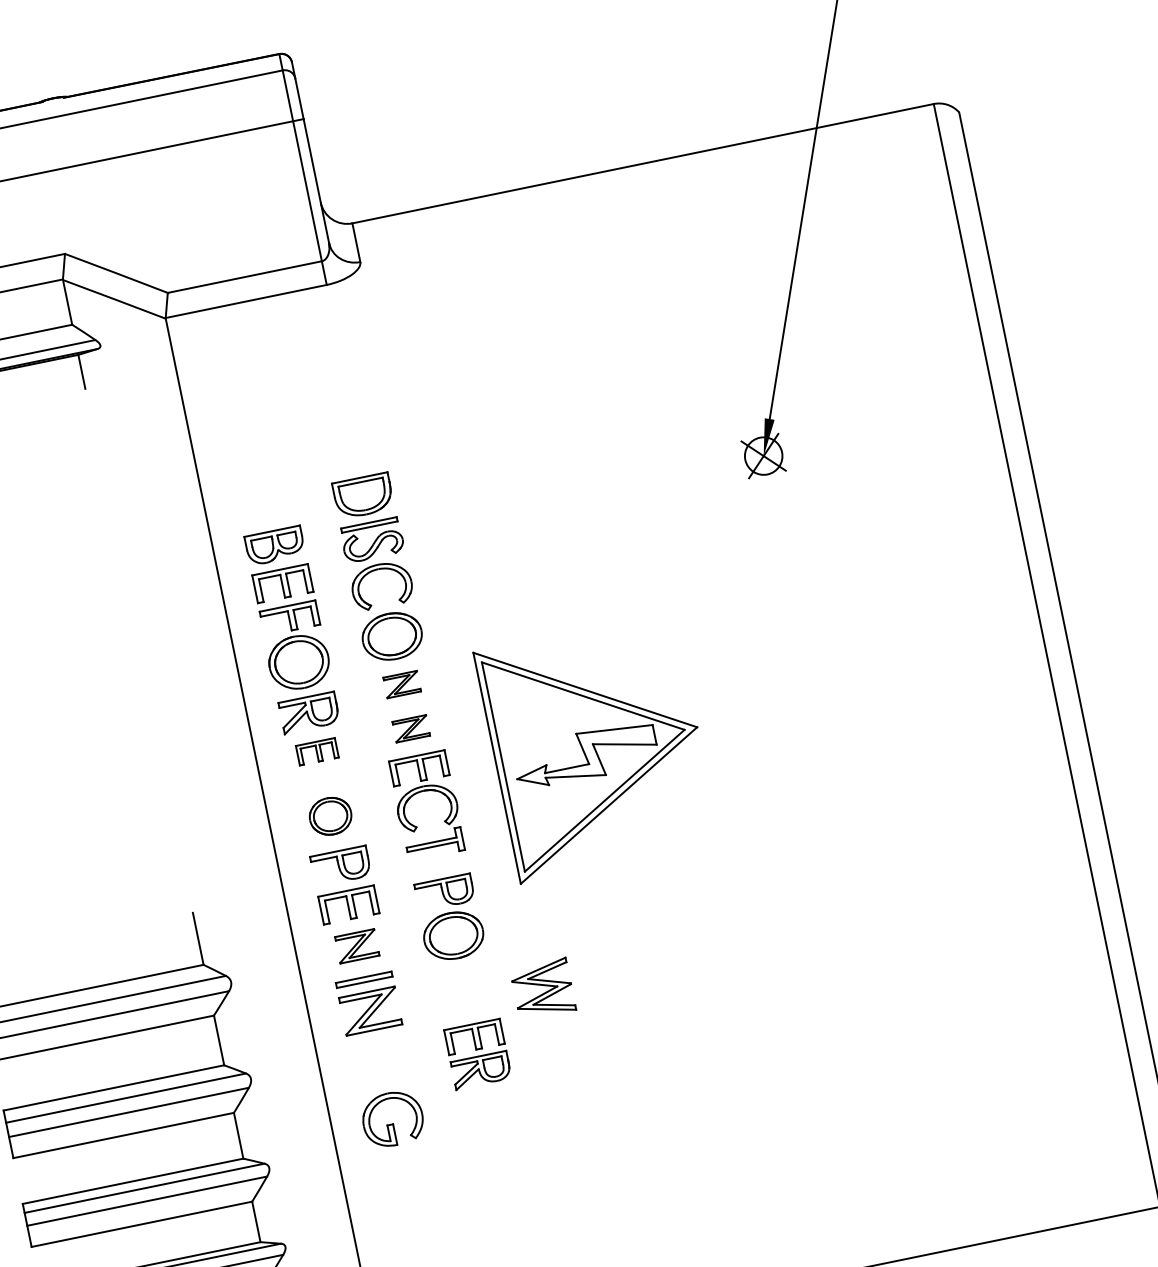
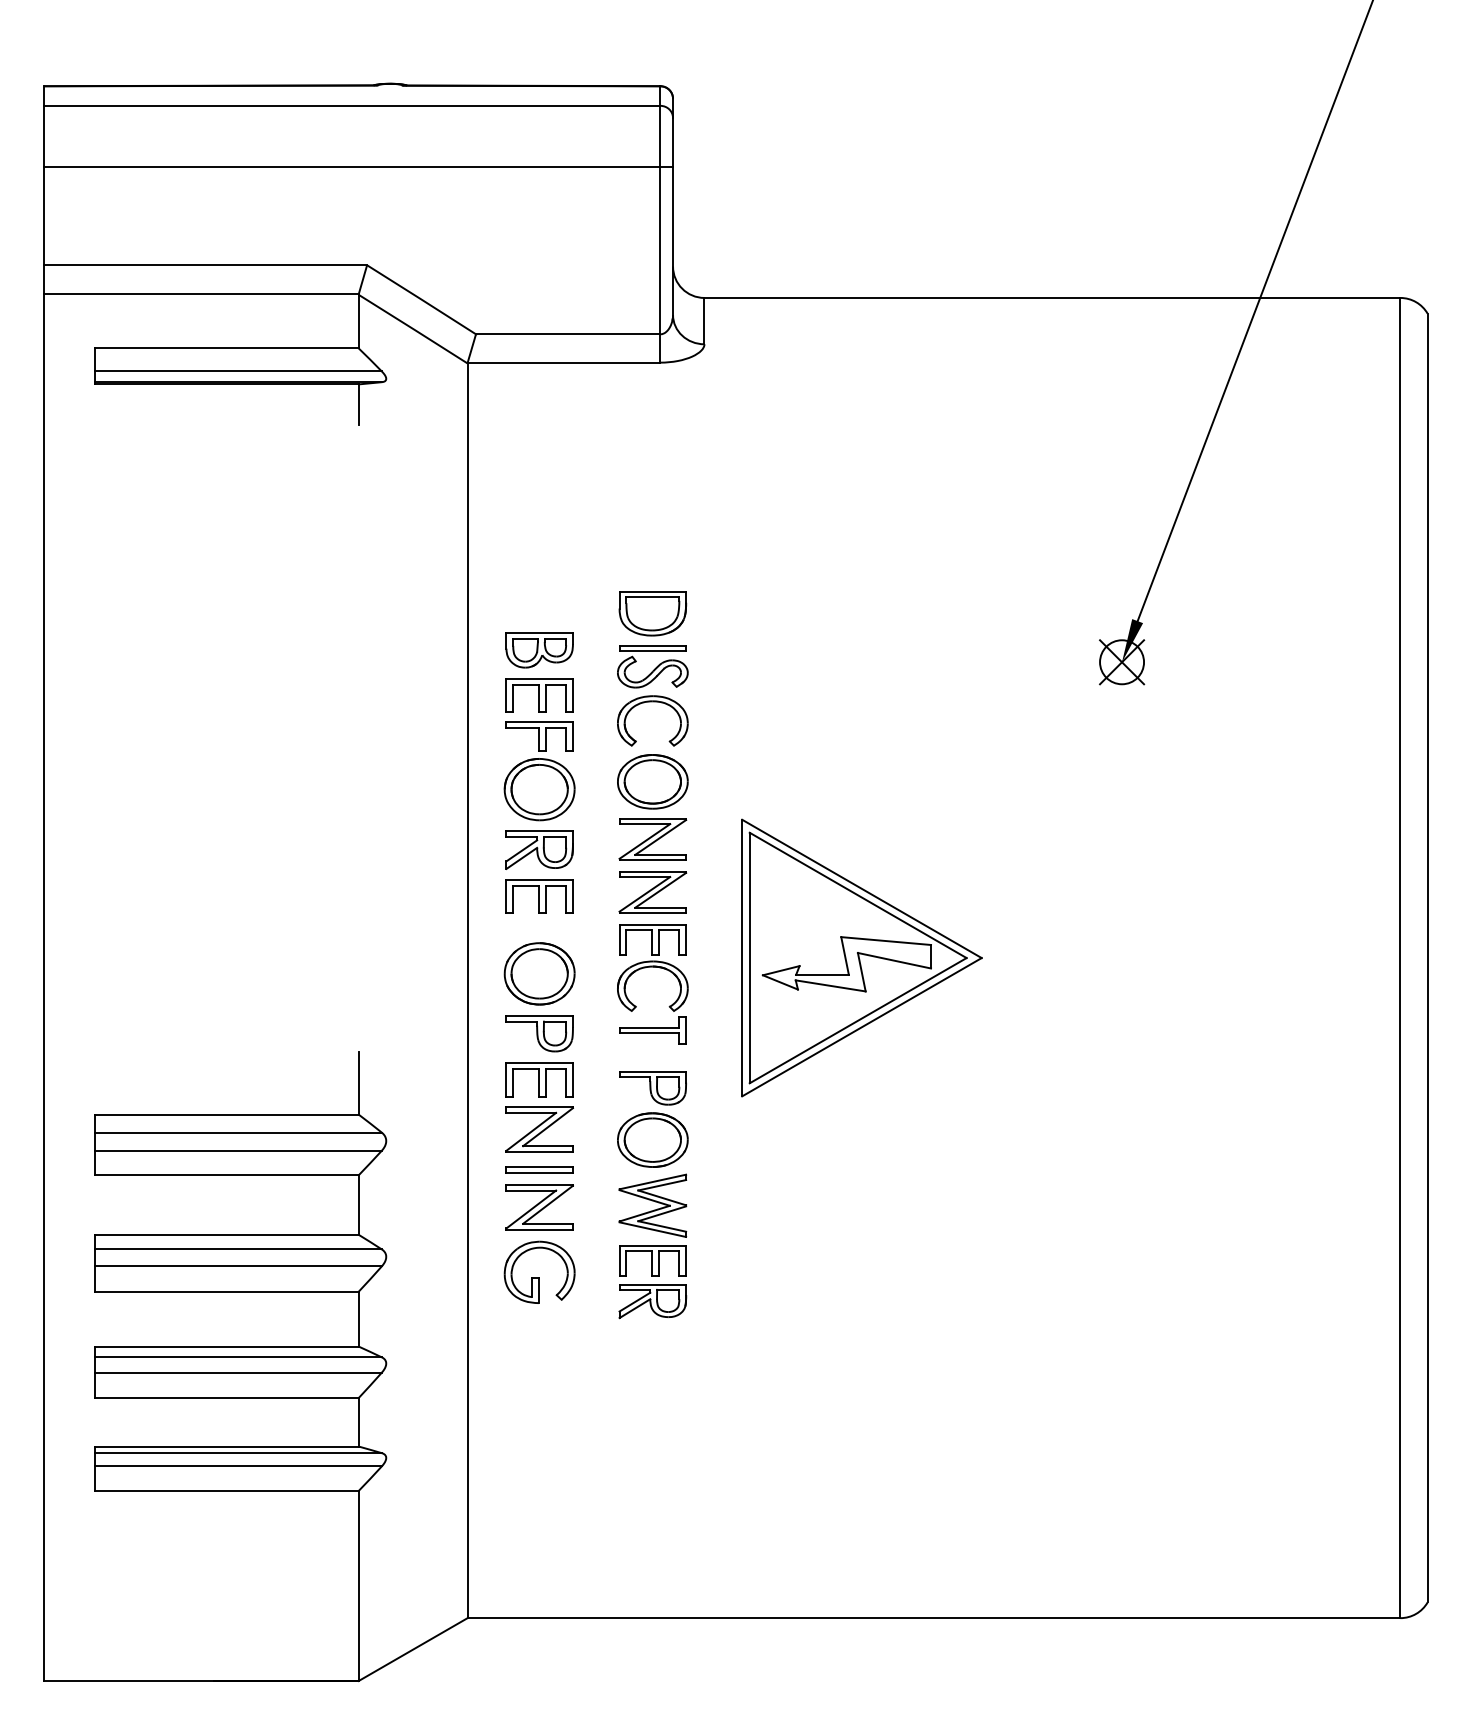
part: (401, 684) -> (652, 839), size x1.67
part: (410, 728) -> (652, 892), size x1.67
part: (317, 751) -> (539, 896), size x1.43
part: (330, 815) -> (539, 973), size x1.43
part: (357, 946) -> (539, 1129), size x1.43
part: (542, 989) -> (652, 1205), moved
part: (392, 1118) -> (539, 1271), moved

